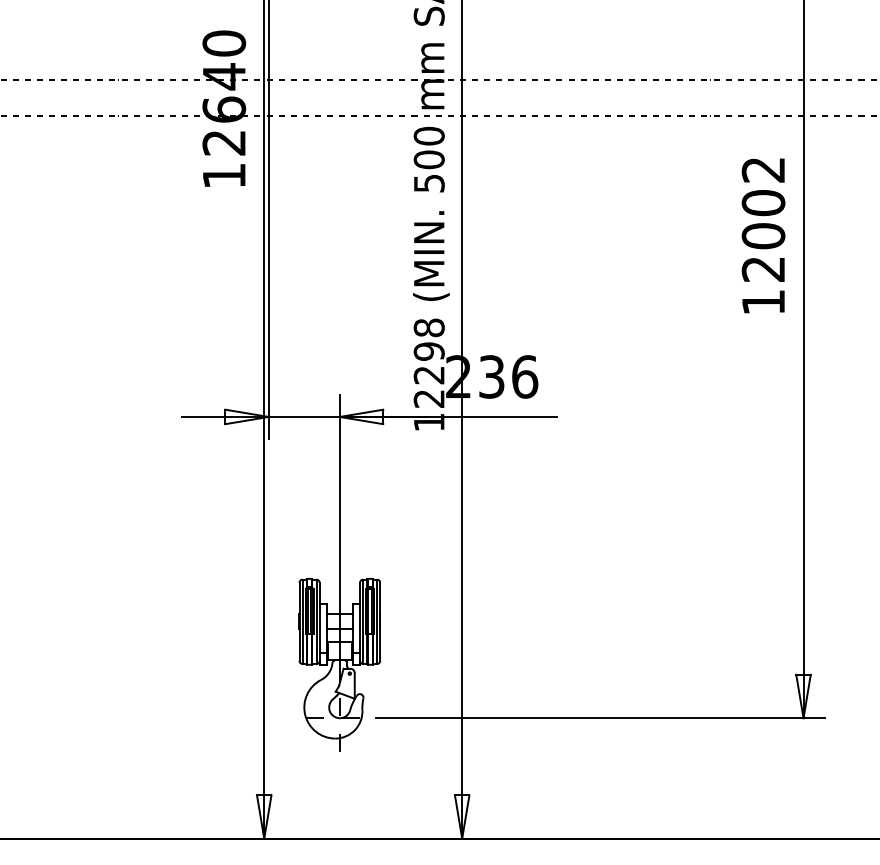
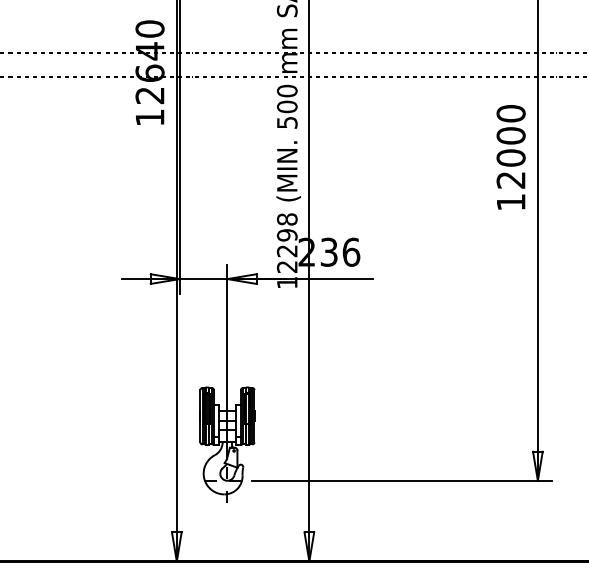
text: (762, 169) -> (510, 113), 12002 -> 12000

